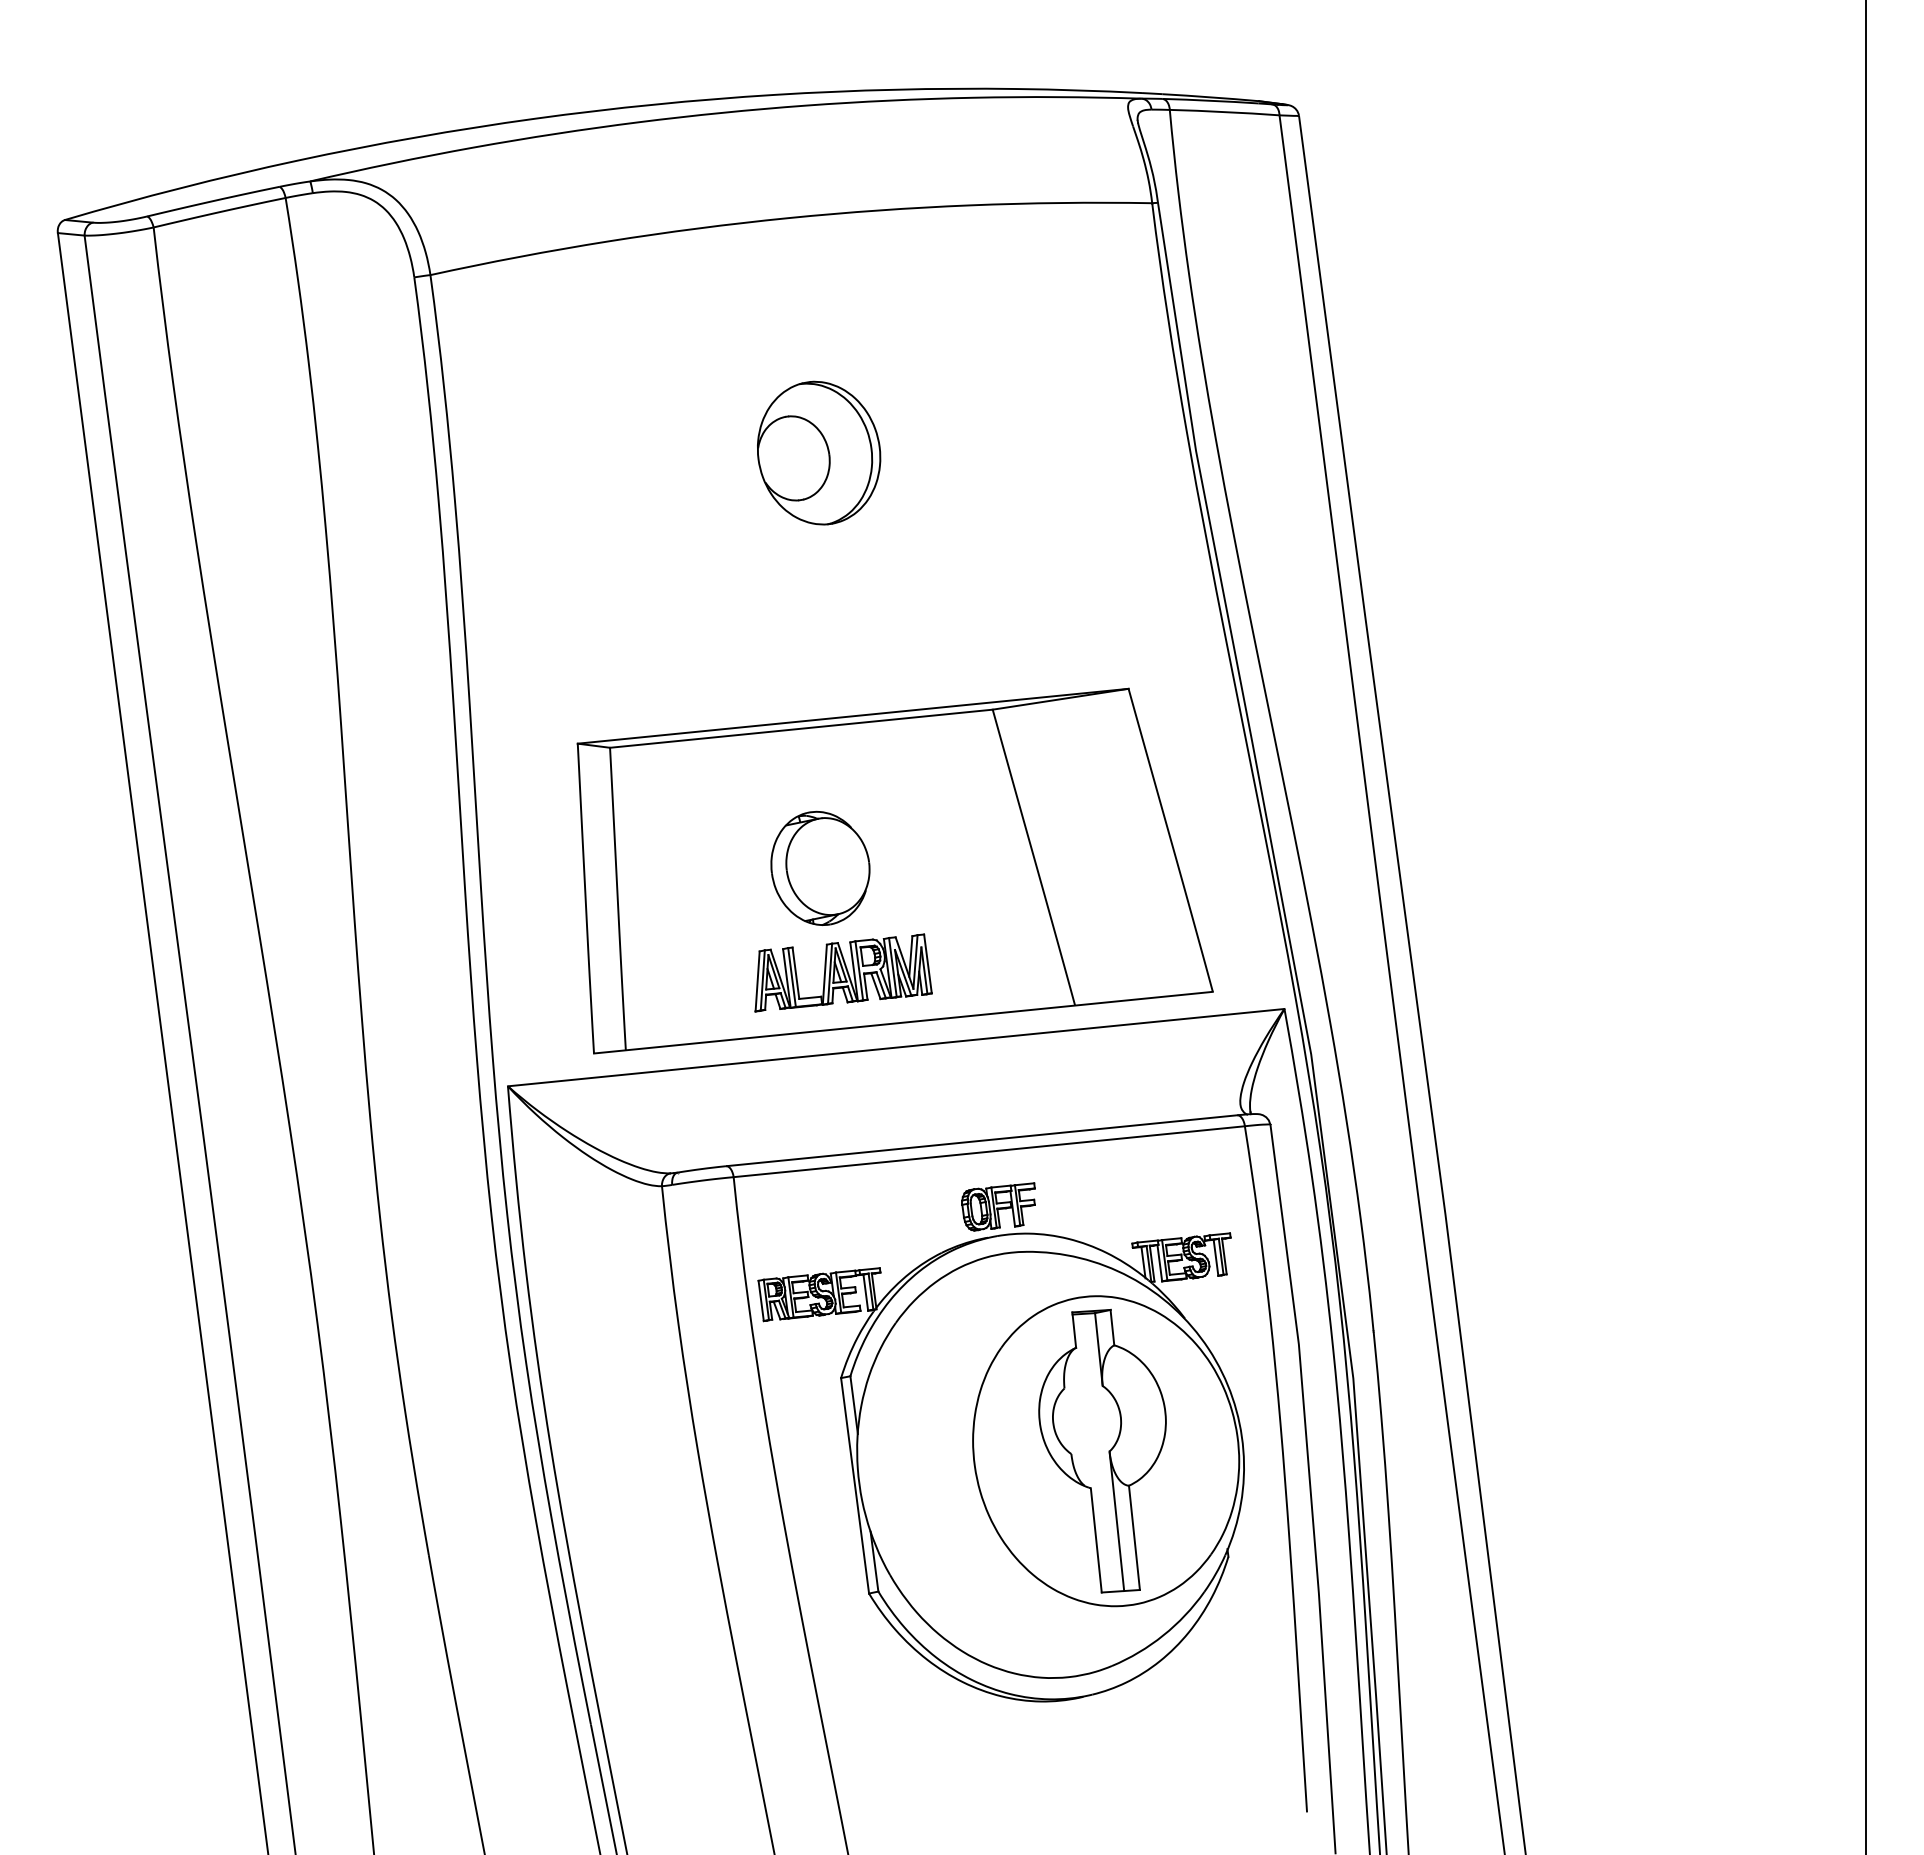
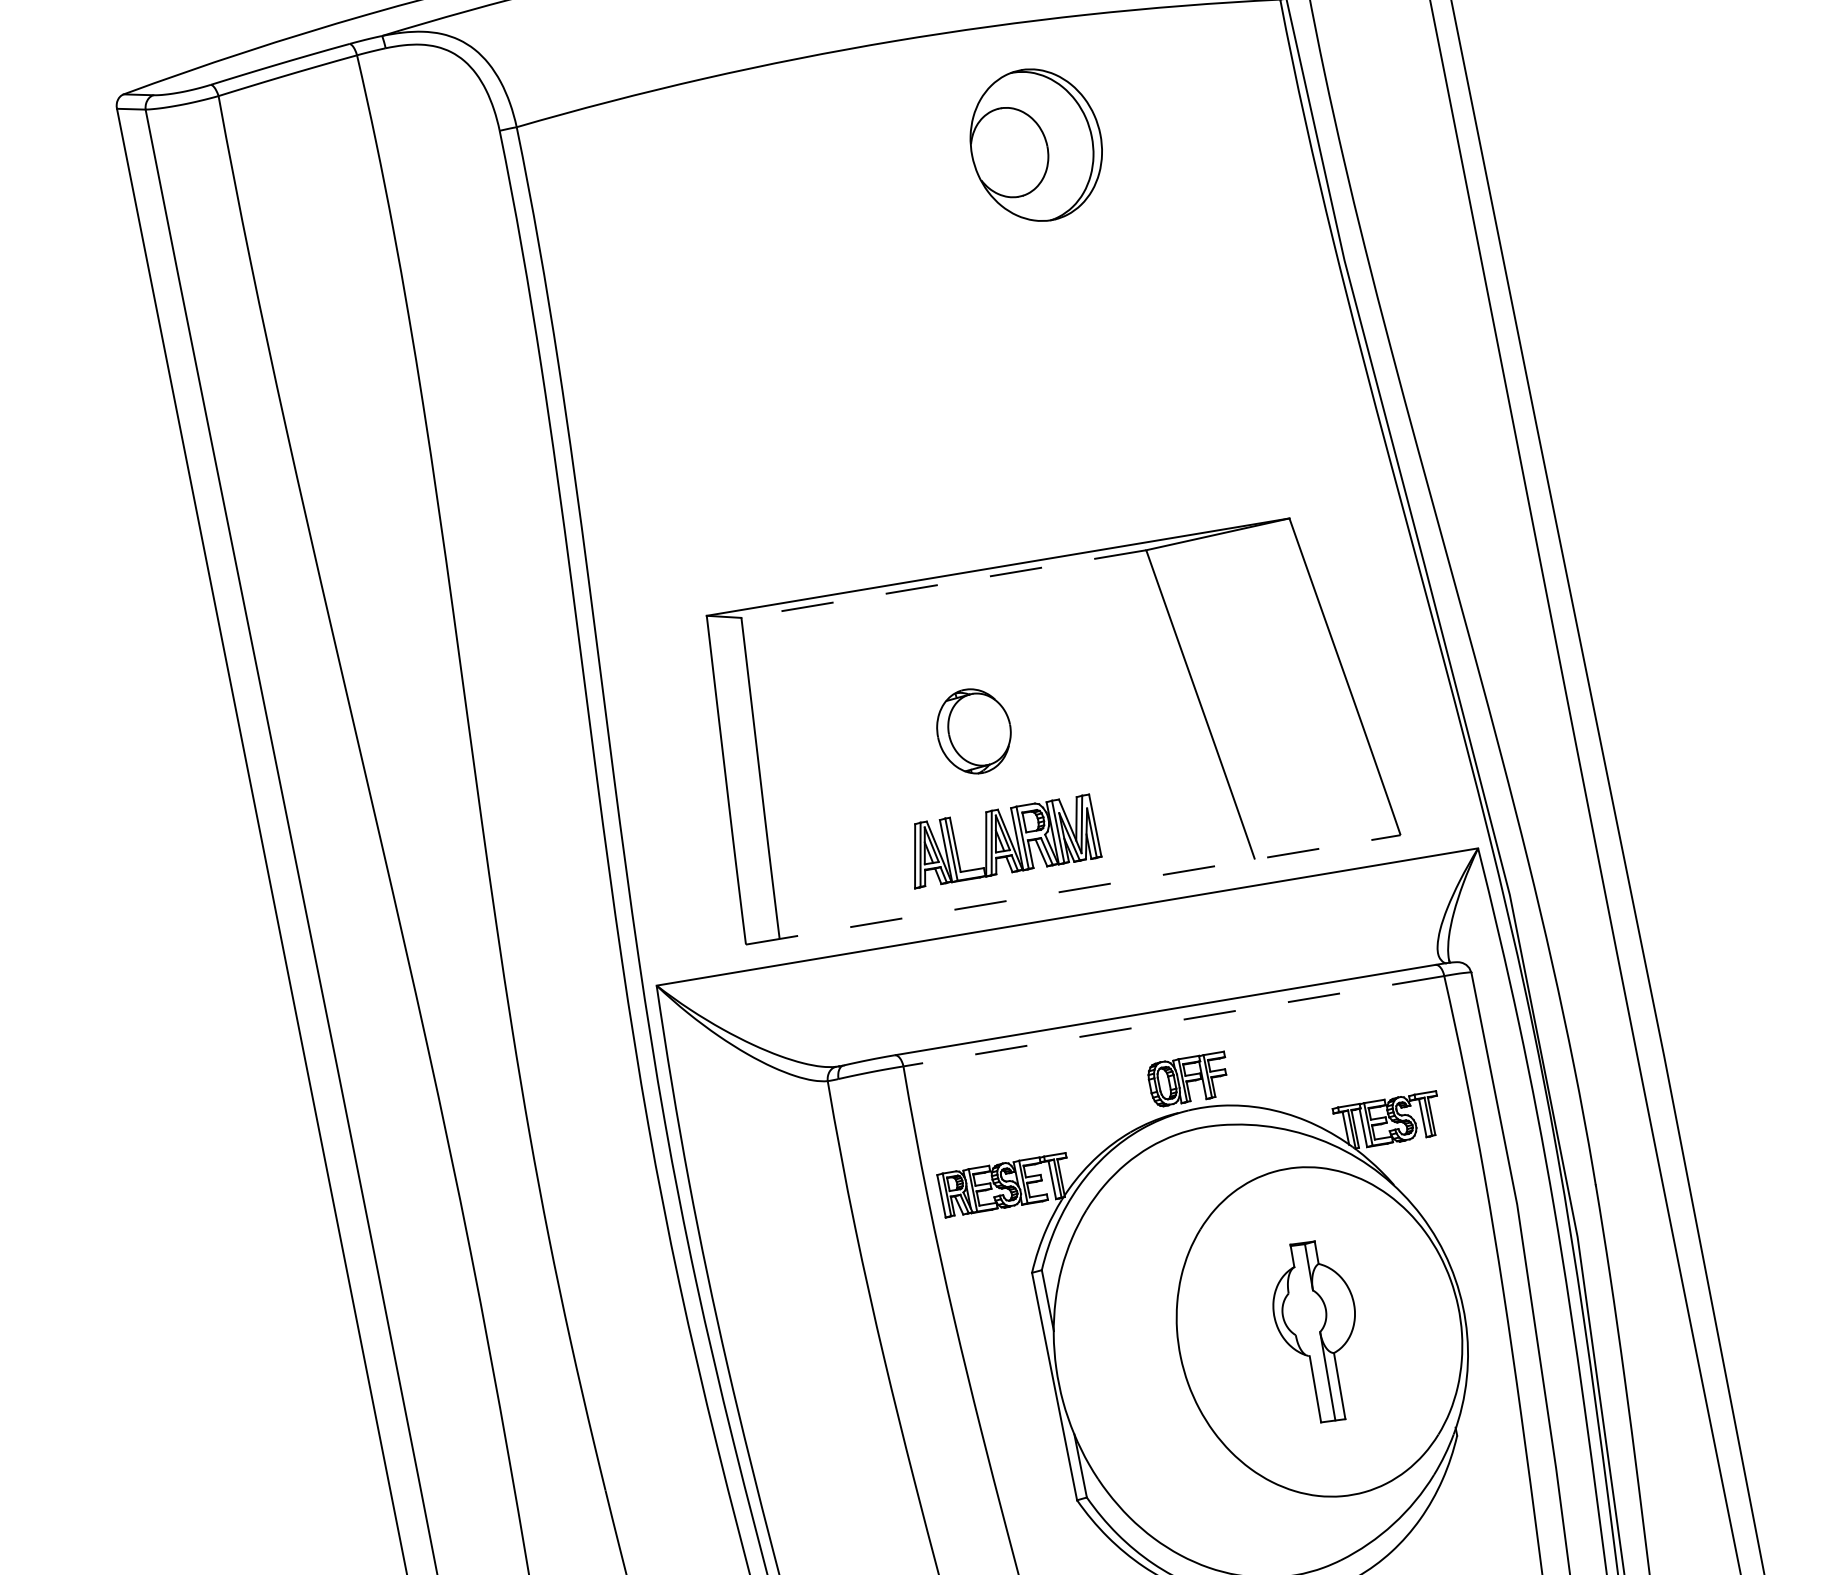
part: (819, 452) -> (1036, 144), moved
line: (800, 728) -> (942, 583), solid -> dashed
part: (820, 867) -> (974, 730), size x0.7
line: (903, 1022) -> (1073, 889), solid -> dashed
line: (989, 1151) -> (1174, 1021), solid -> dashed
part: (1102, 1450) -> (1315, 1331), size x0.6

